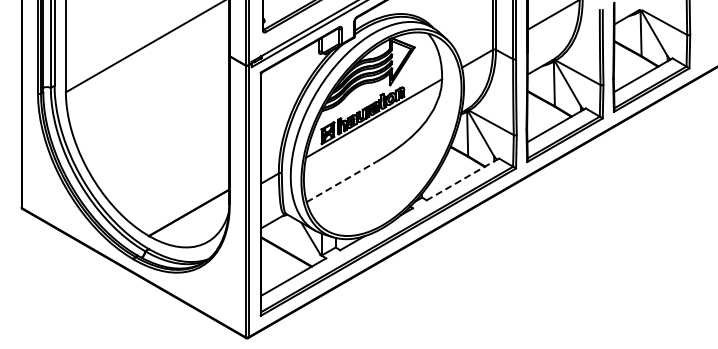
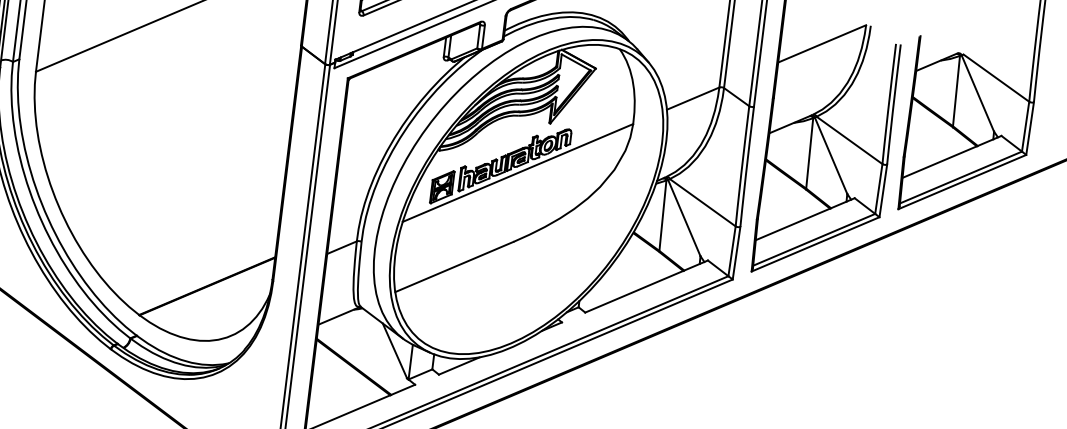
line: (462, 179) -> (645, 286), dashed -> solid
line: (341, 181) -> (454, 266), dashed -> solid

